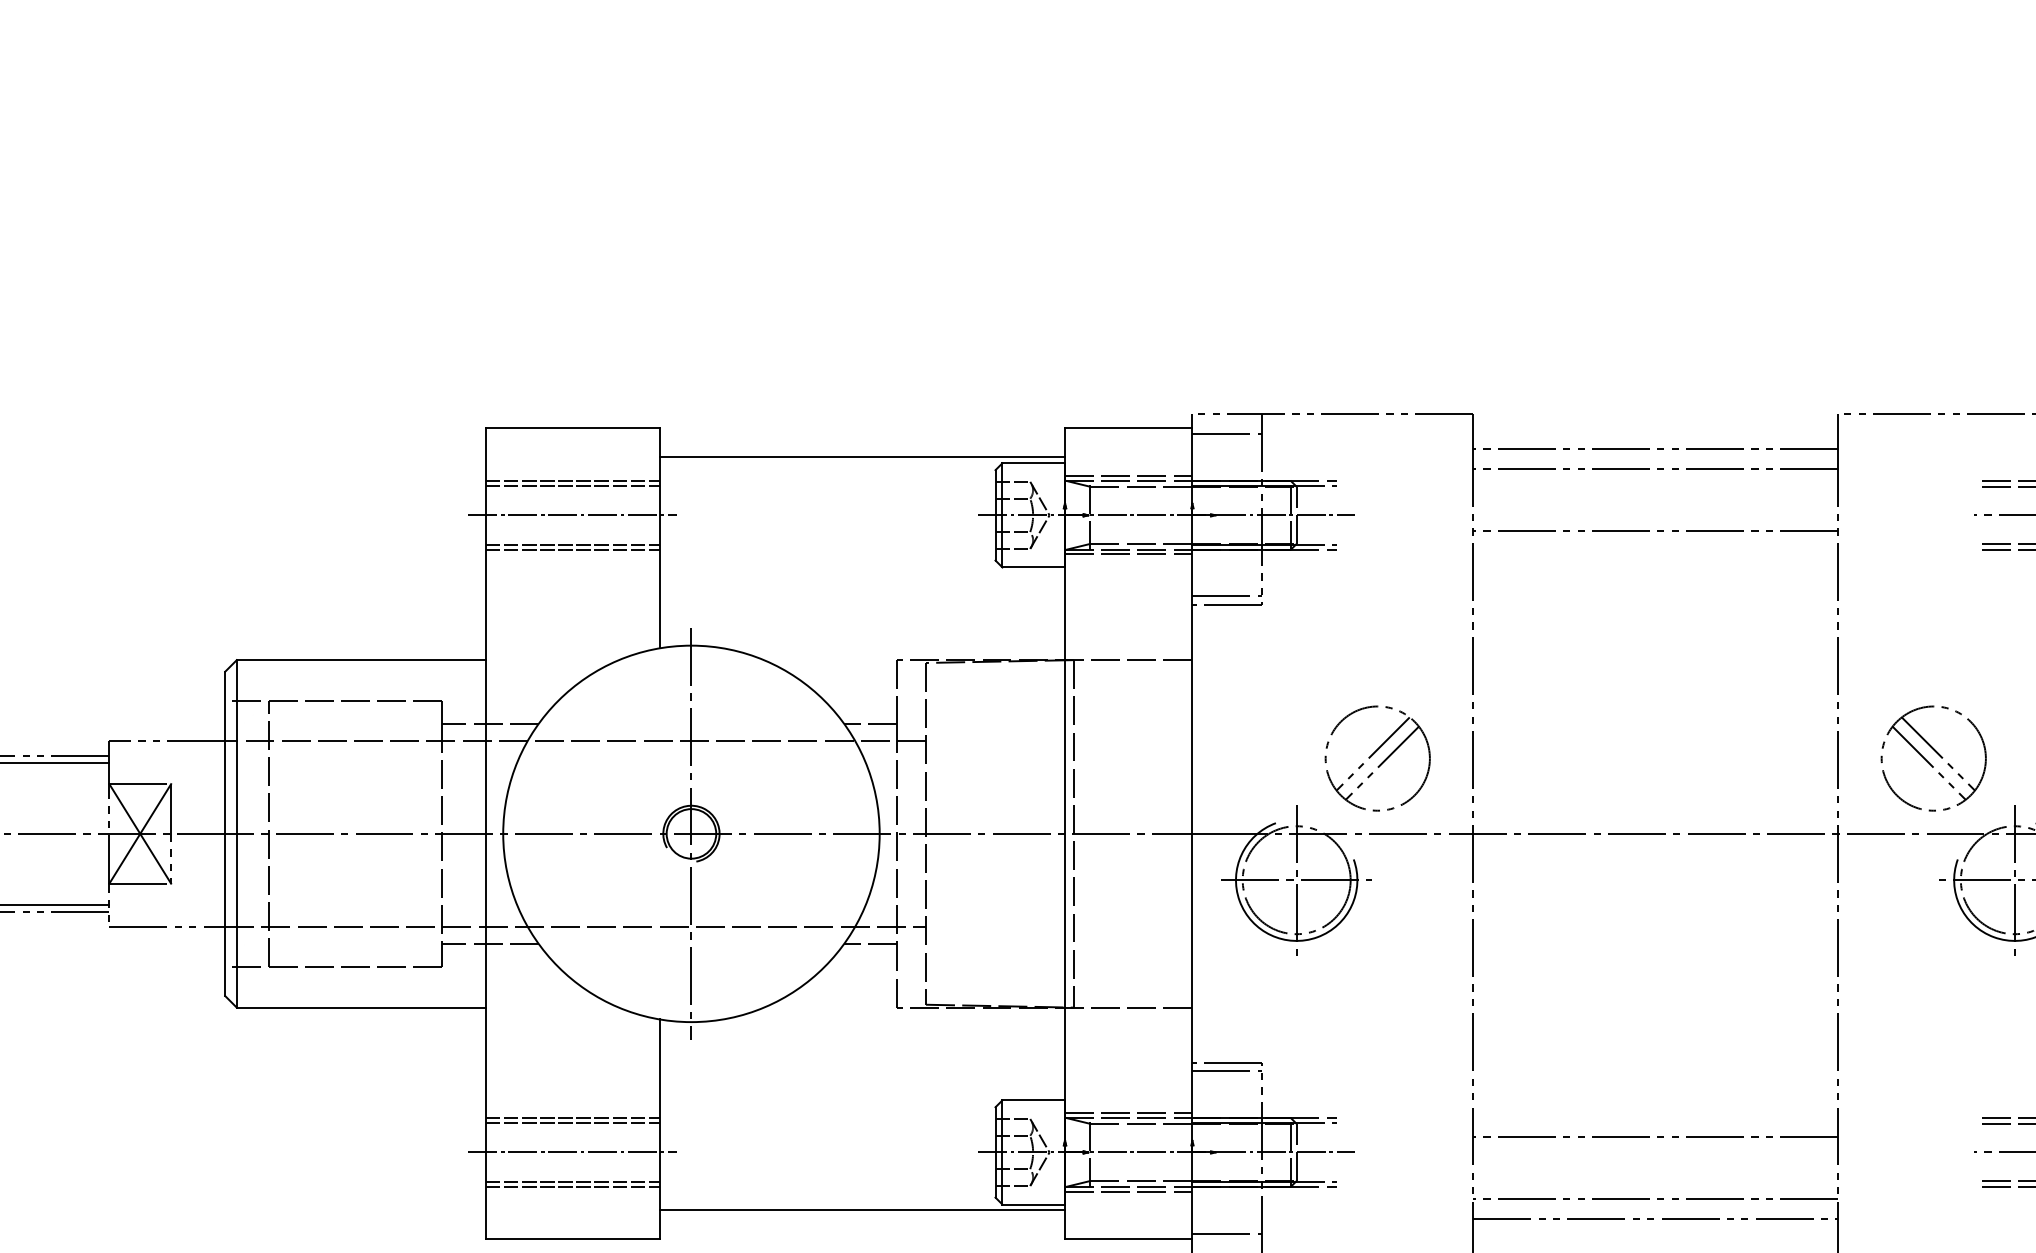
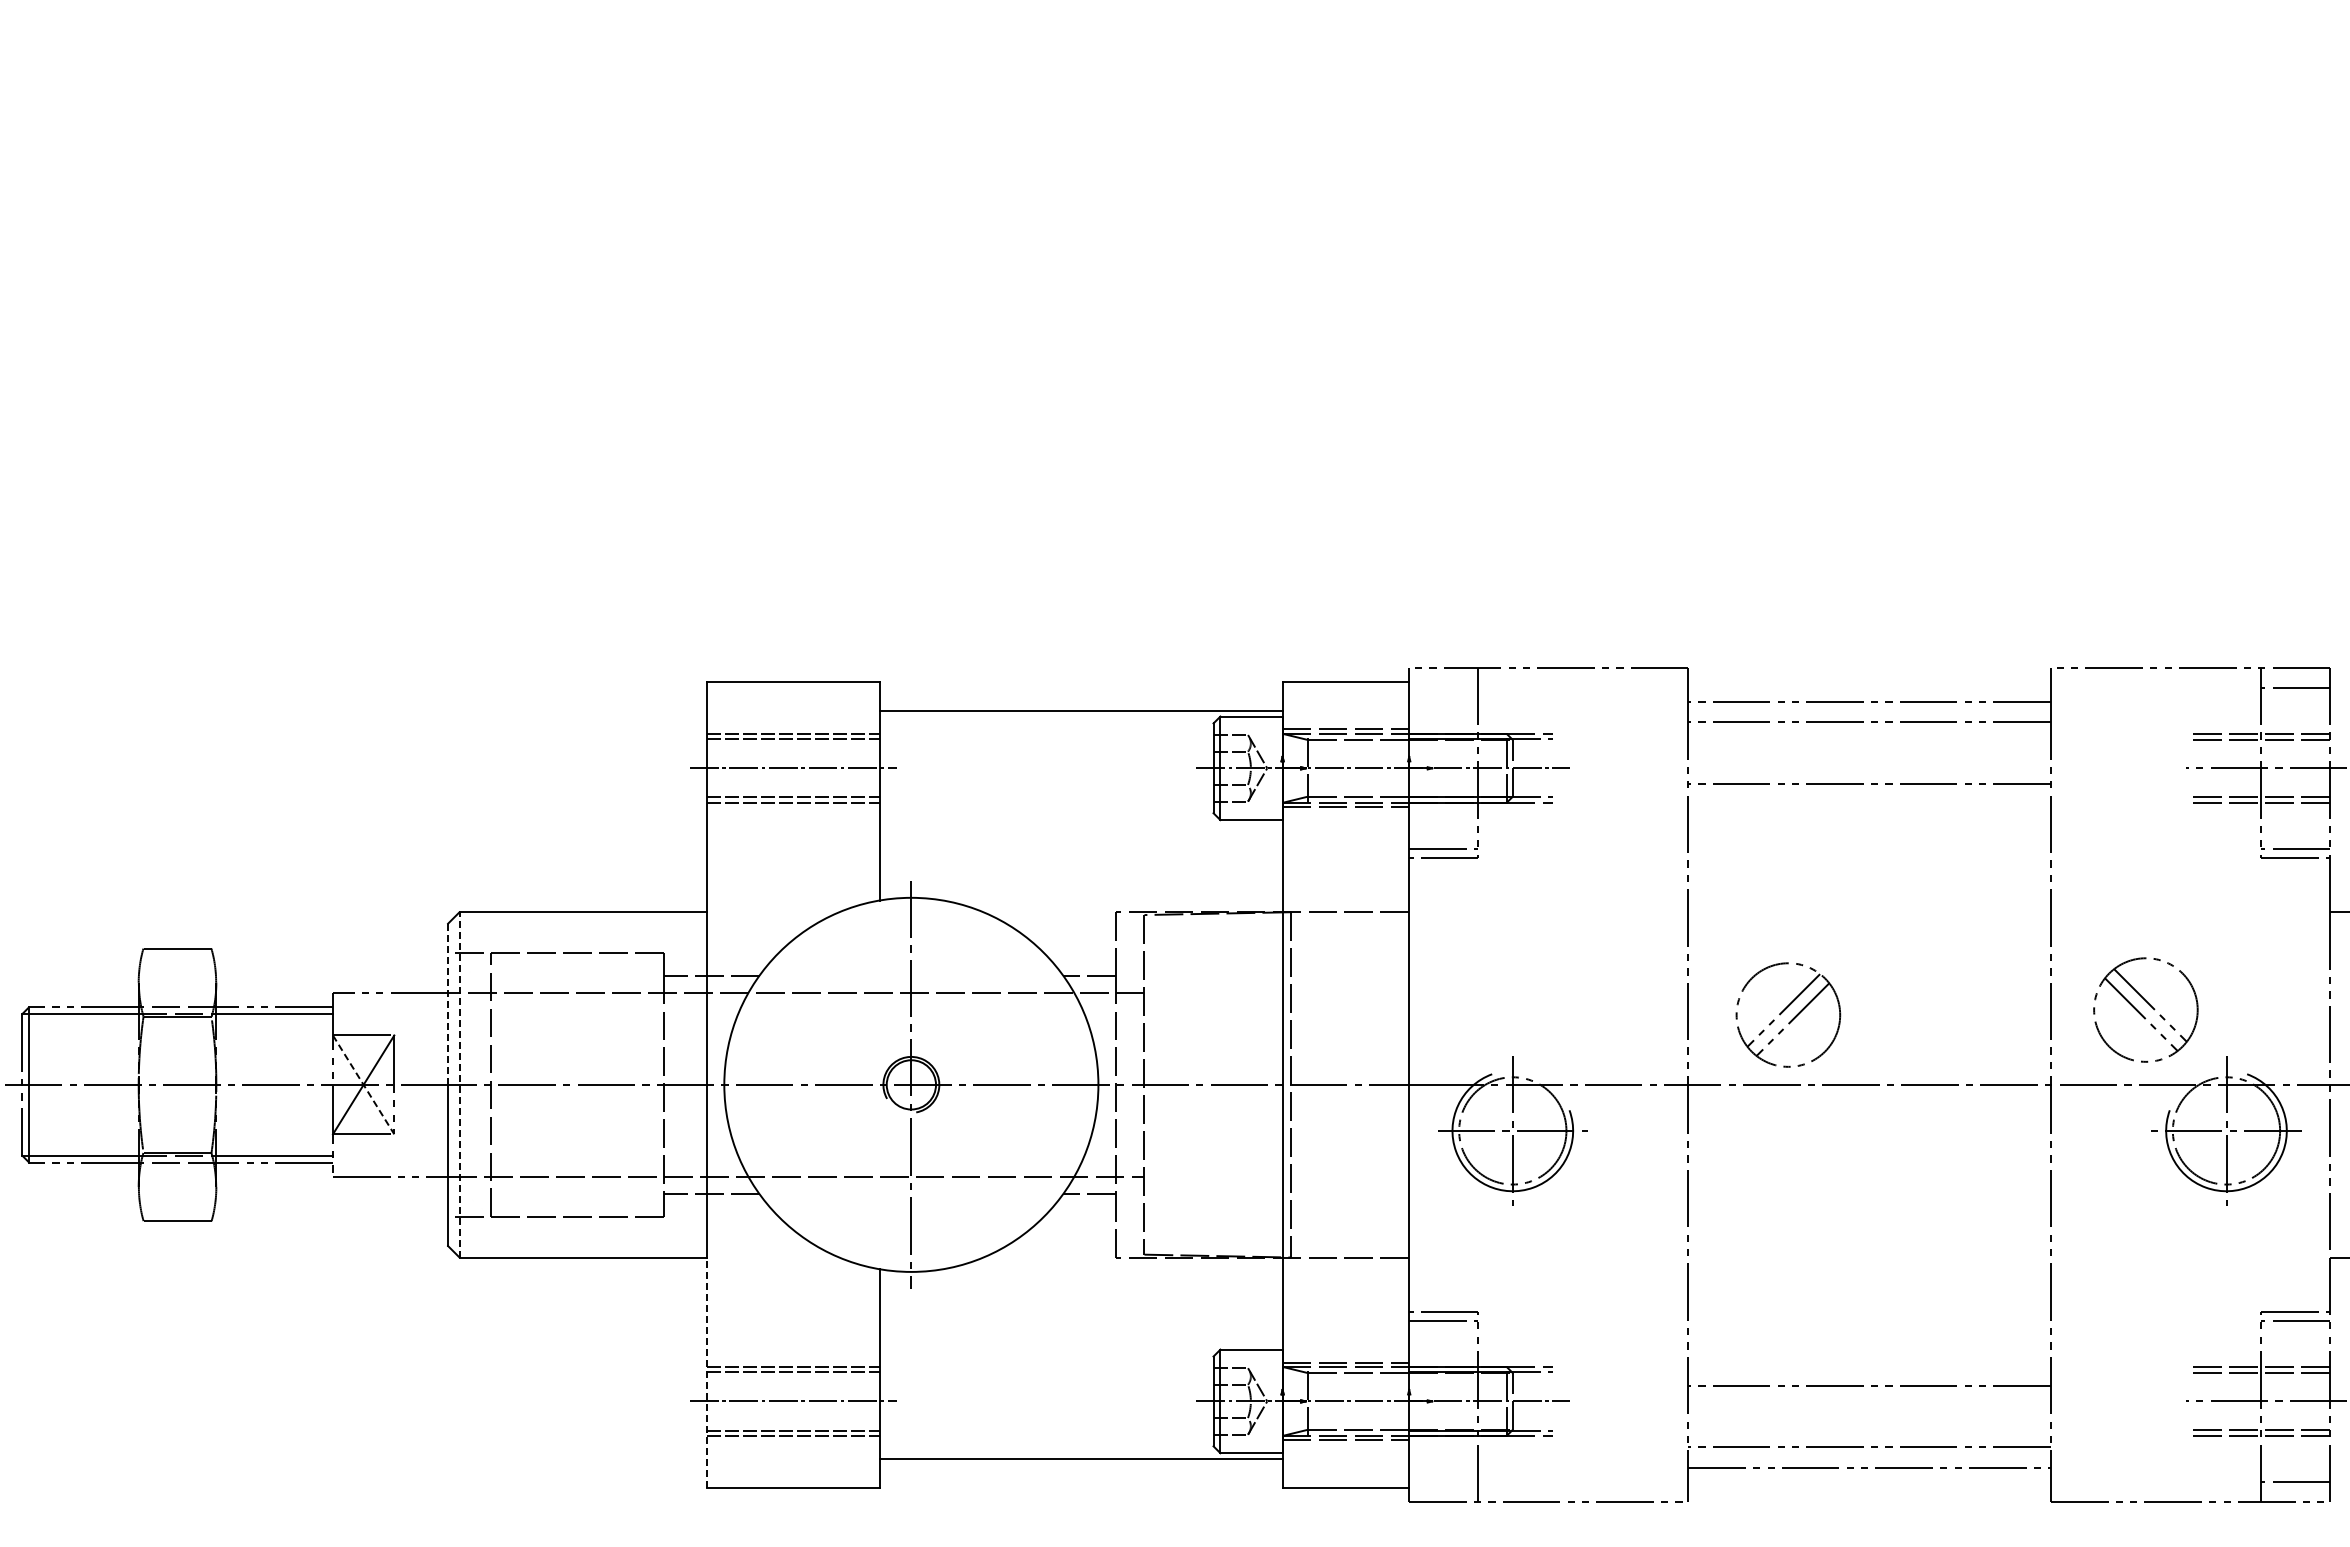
line: (1226, 434) -> (1443, 687), removed
line: (225, 753) -> (448, 1004), solid -> dashed
part: (1377, 758) -> (1788, 1014), moved
line: (236, 833) -> (459, 1084), solid -> dashed
line: (140, 834) -> (363, 1085), solid -> dashed
line: (486, 1123) -> (707, 1372), solid -> dashed
line: (1226, 1234) -> (1443, 1482), removed

